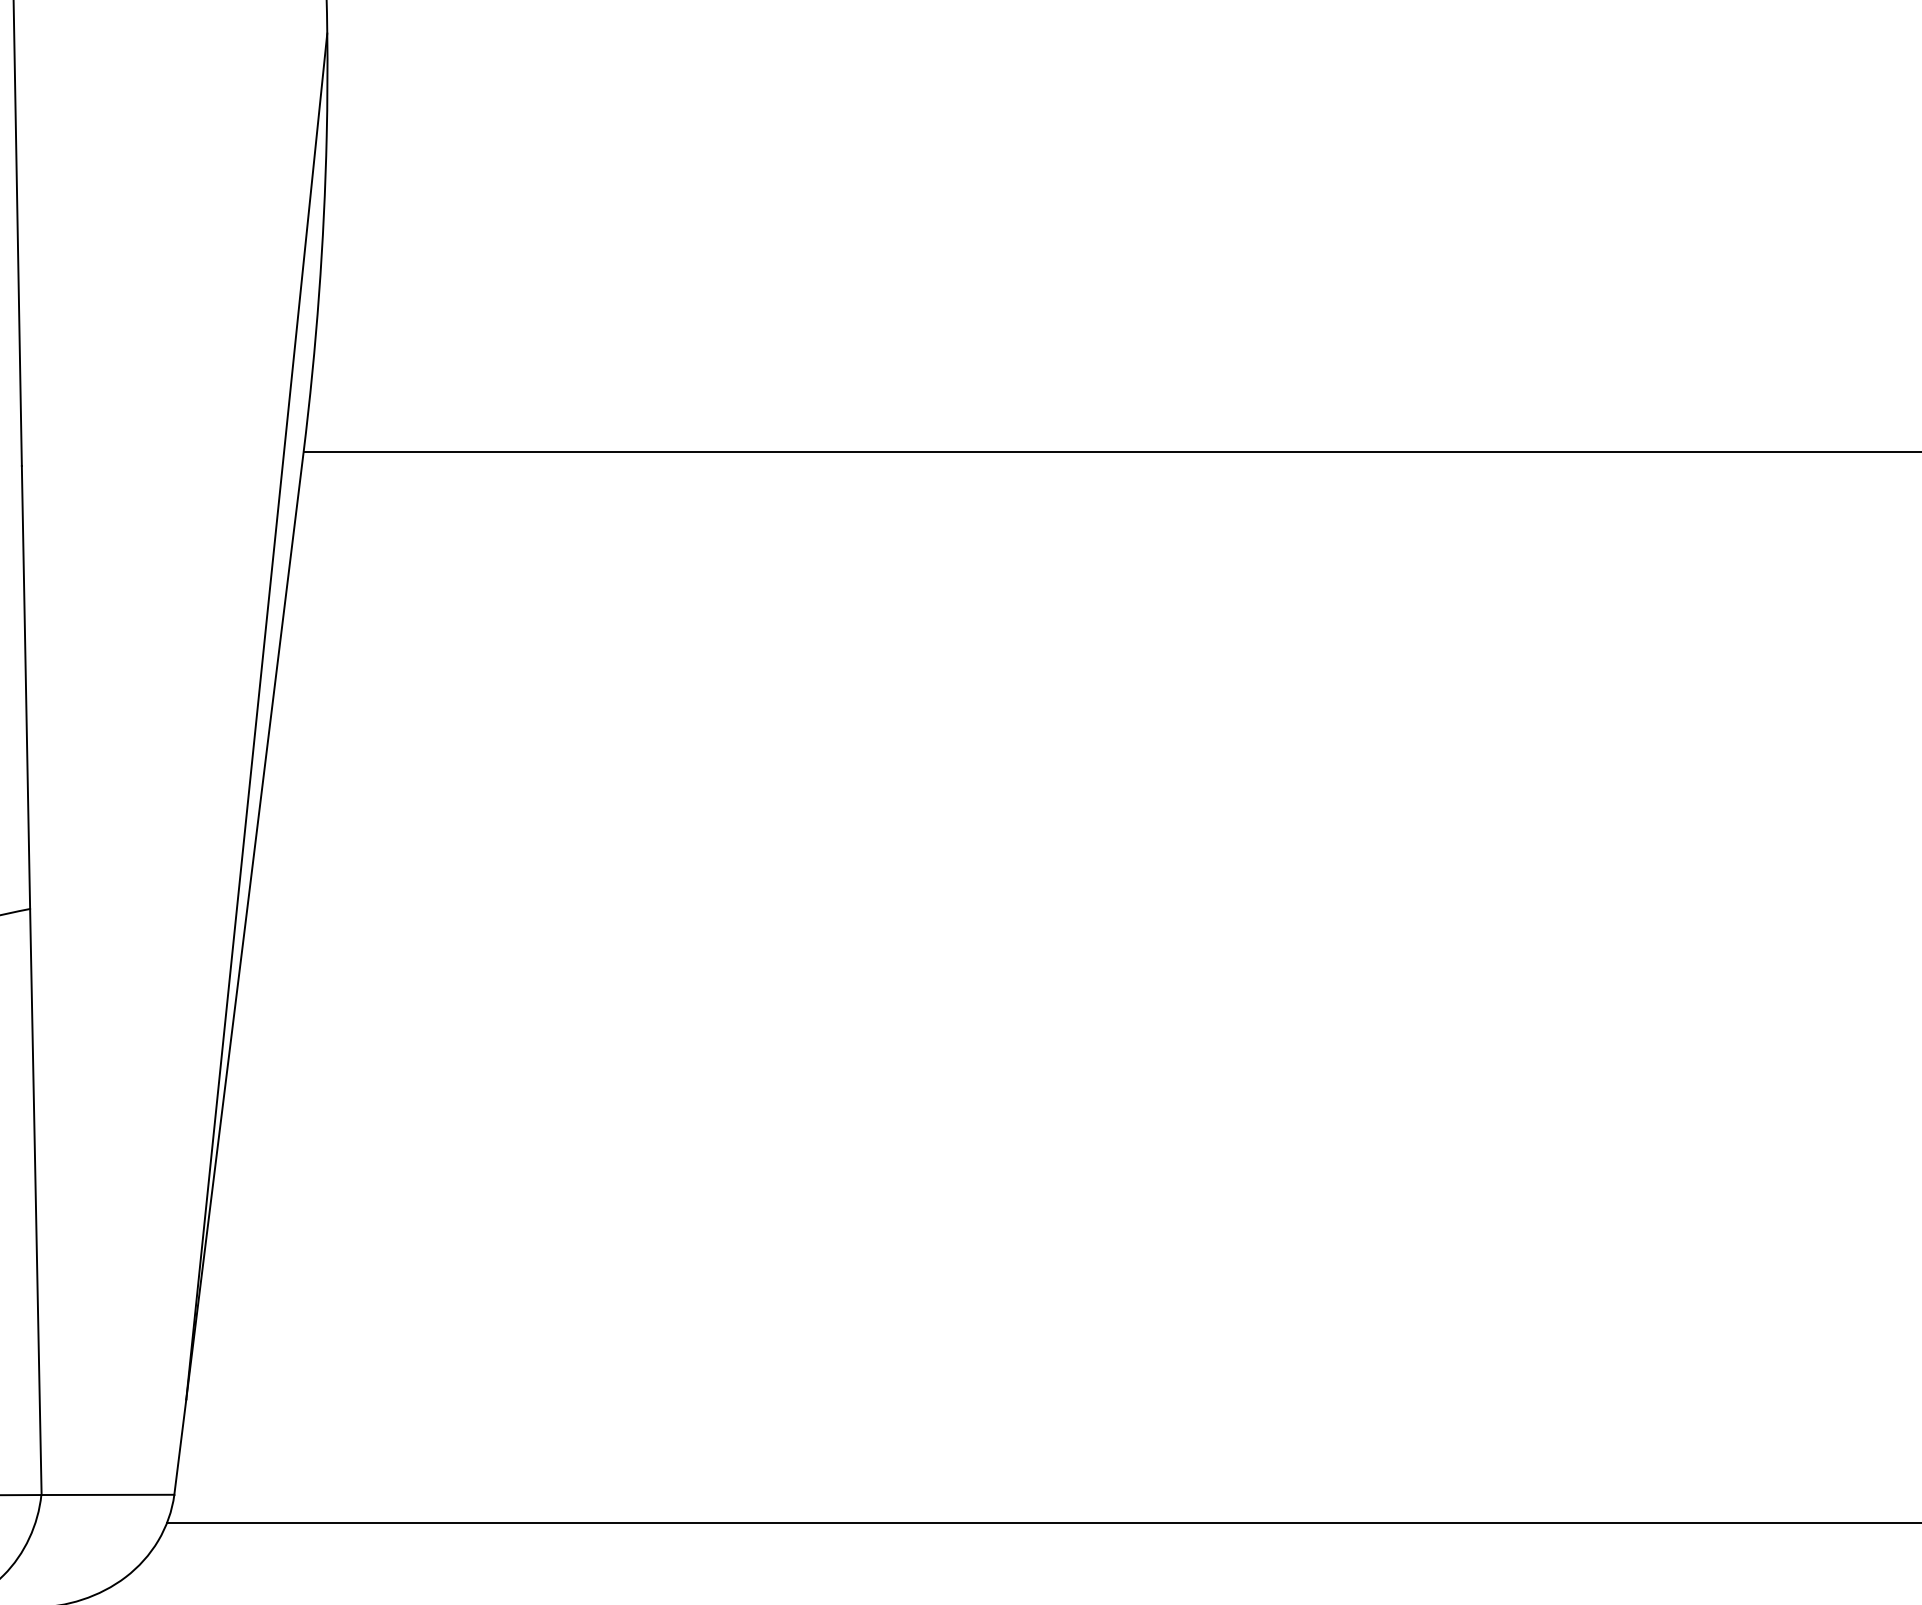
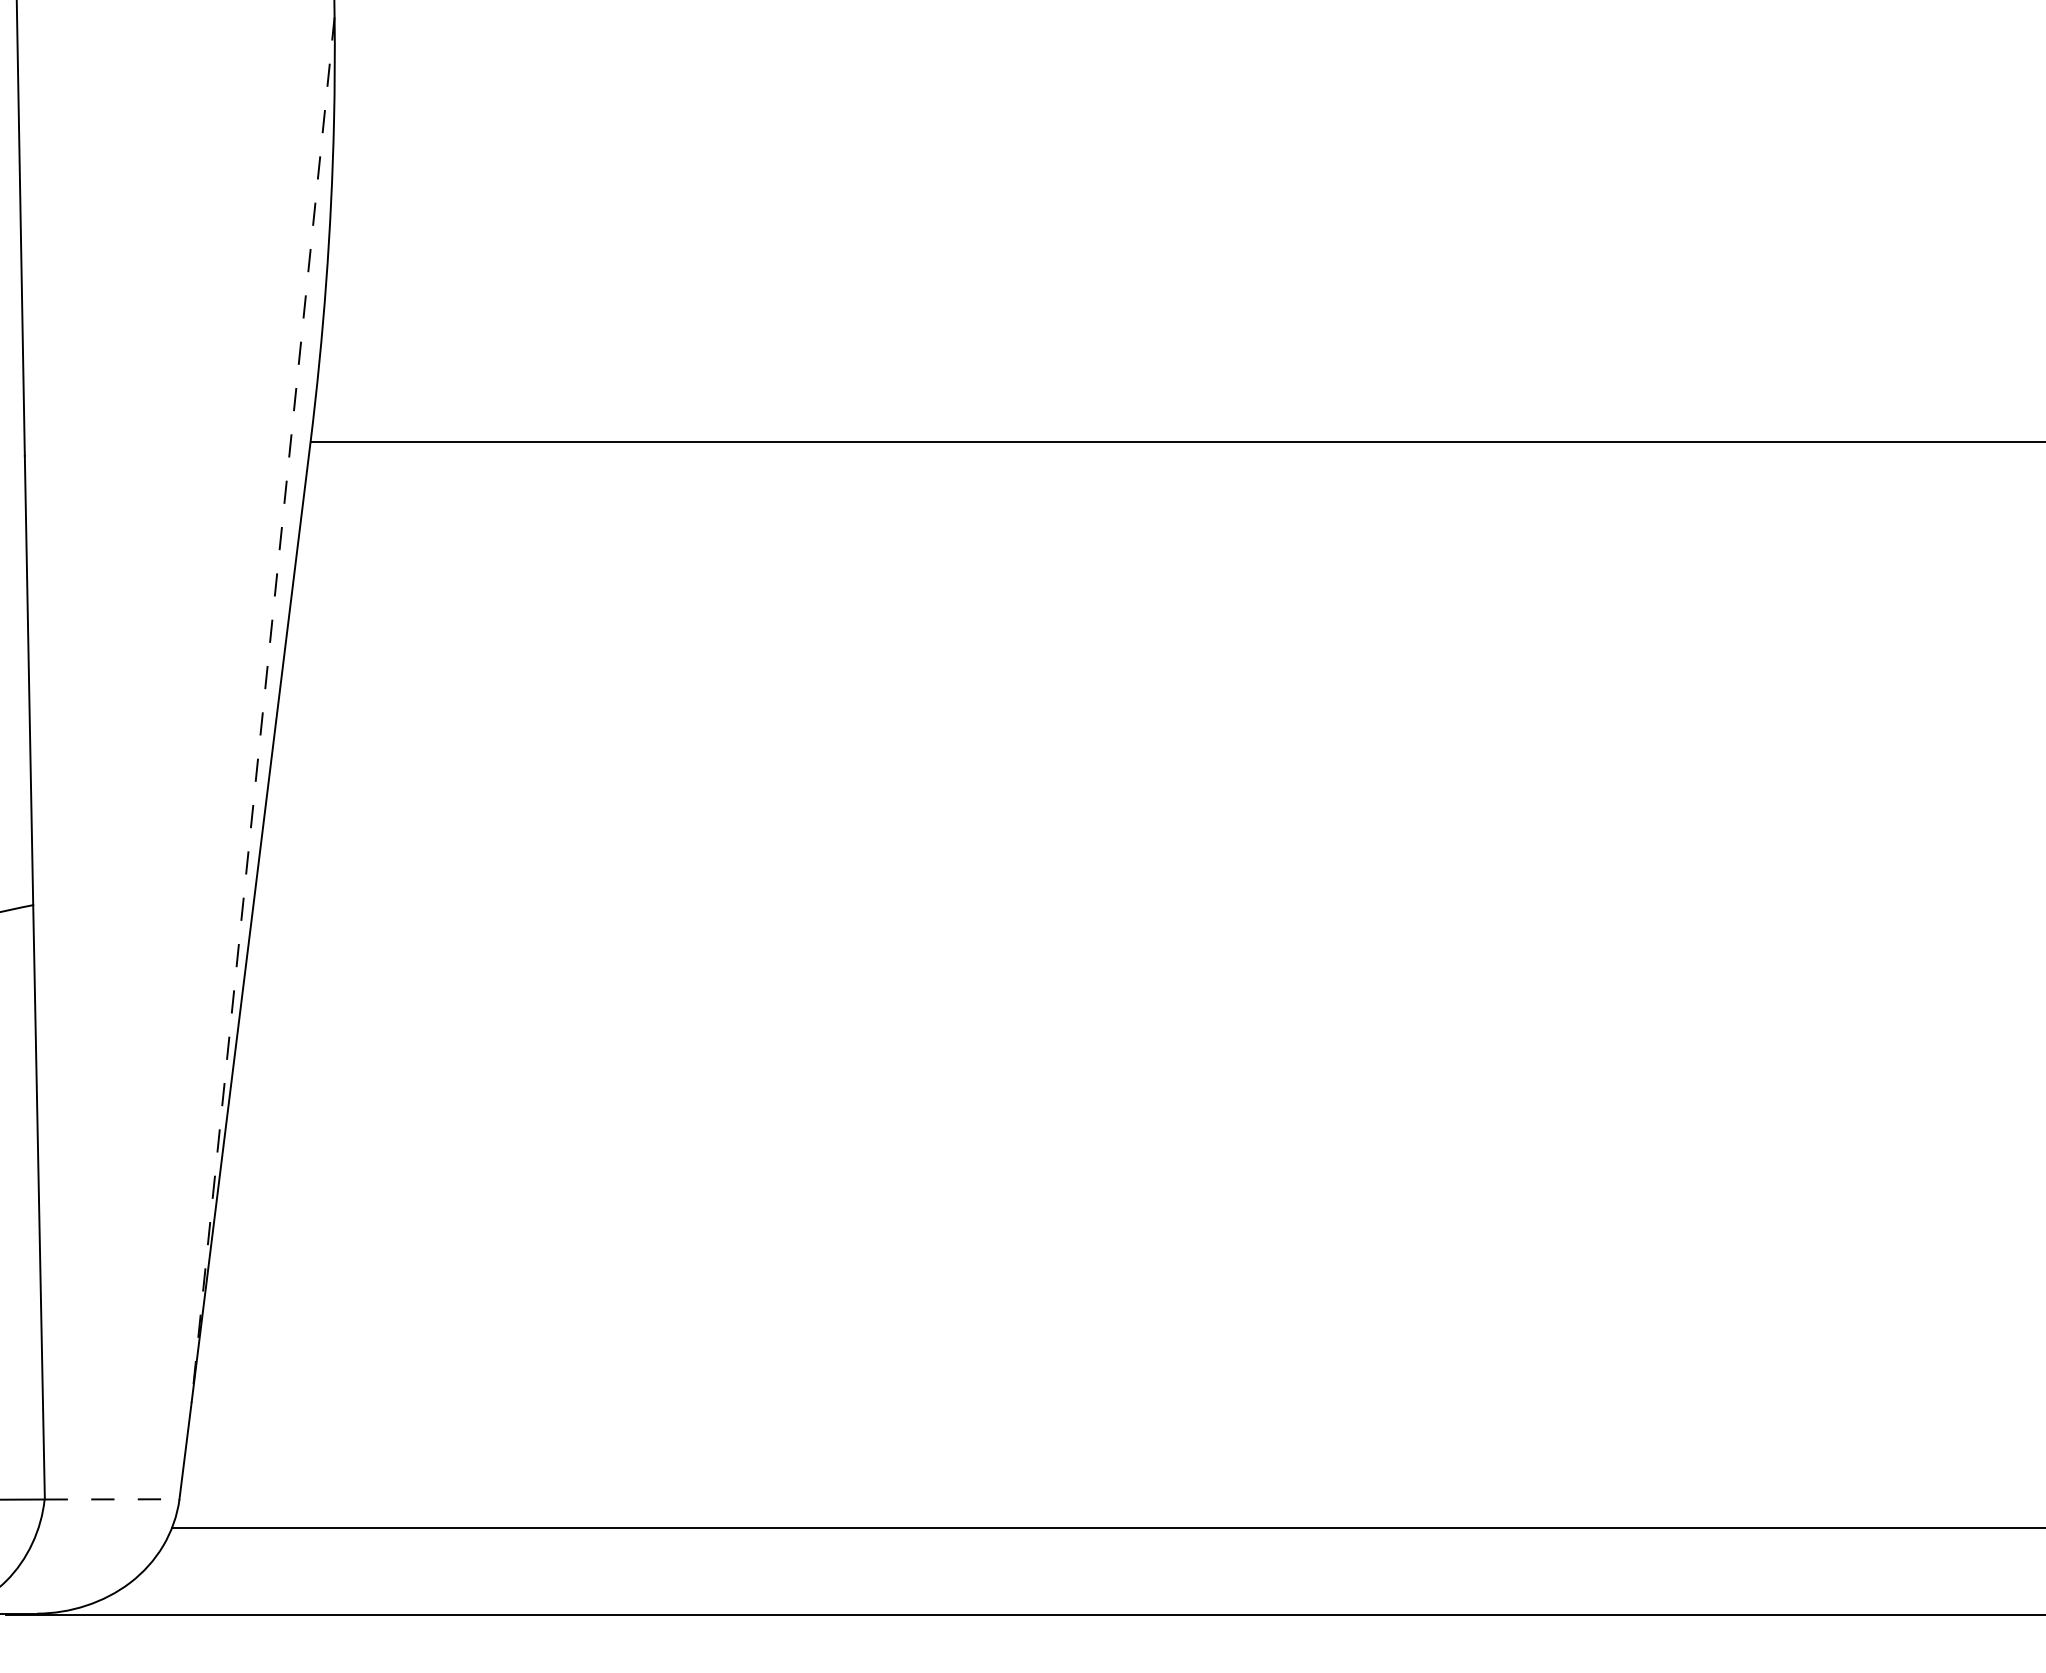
line: (257, 717) -> (263, 710), solid -> dashed
line: (108, 1495) -> (112, 1499), solid -> dashed

